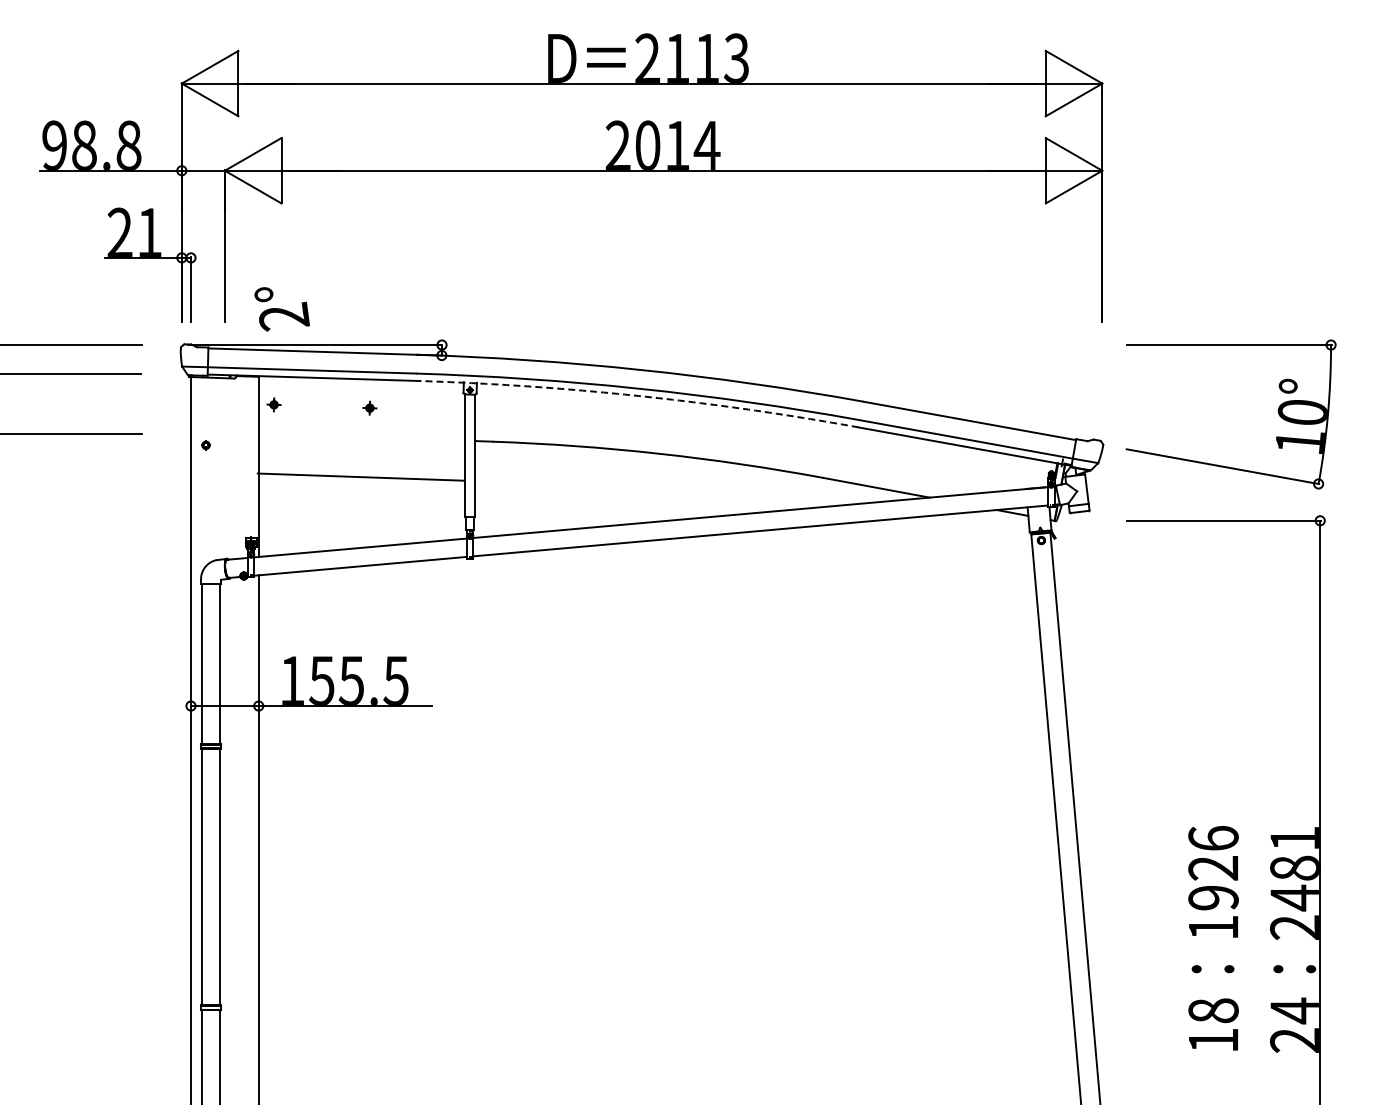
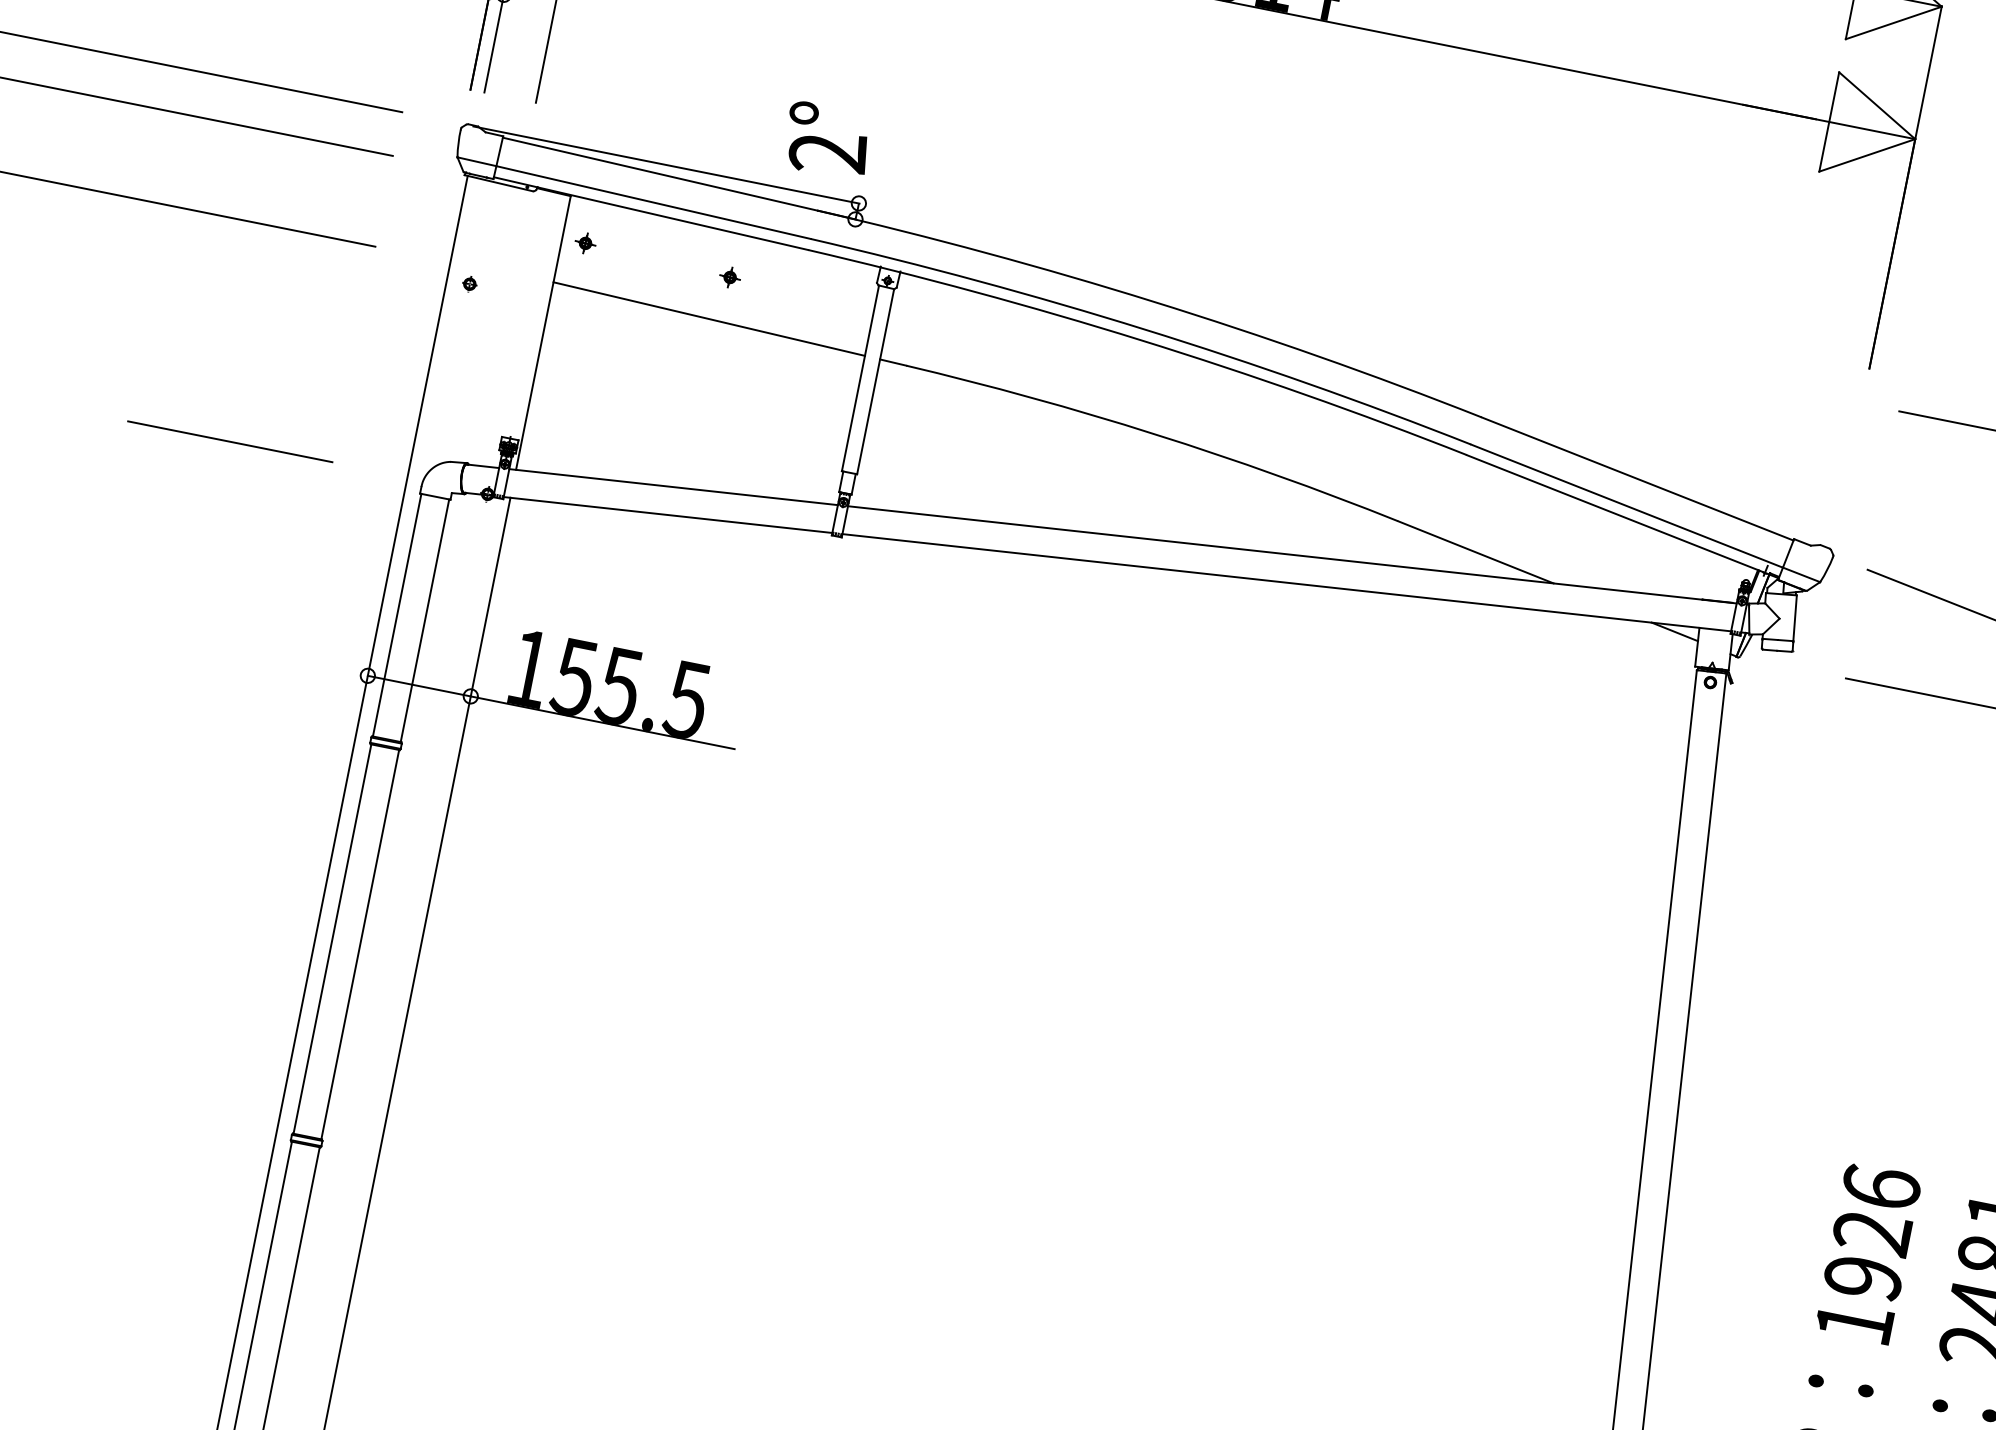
text: (281, 309) -> (826, 140), moved
arc: (638, 395) -> (1142, 339), dashed -> solid
line: (360, 476) -> (708, 318), moved
line: (74, 575) -> (230, 442), added

